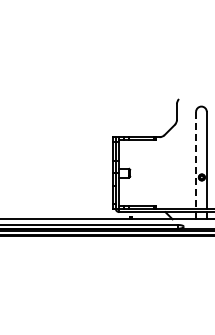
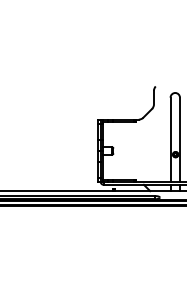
line: (196, 160) -> (170, 139), dashed -> solid

